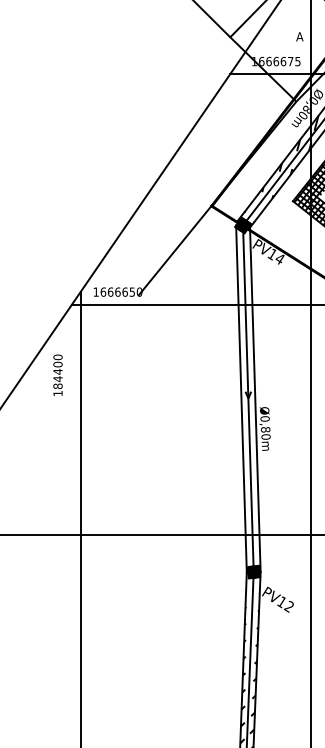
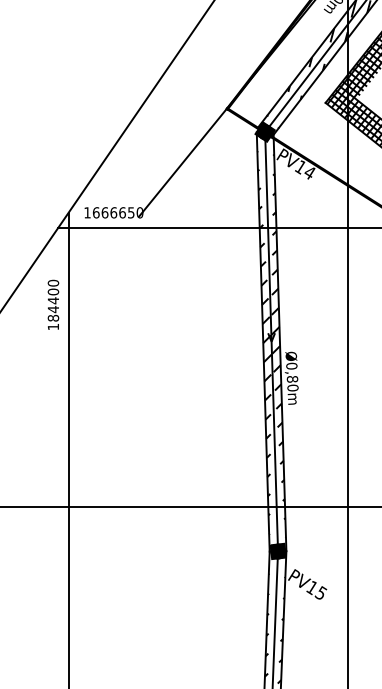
text: (57, 374) -> (52, 303), moved
hatch: (248, 392) -> (271, 334), added
text: (289, 606) -> (321, 593), PV12 -> PV15

